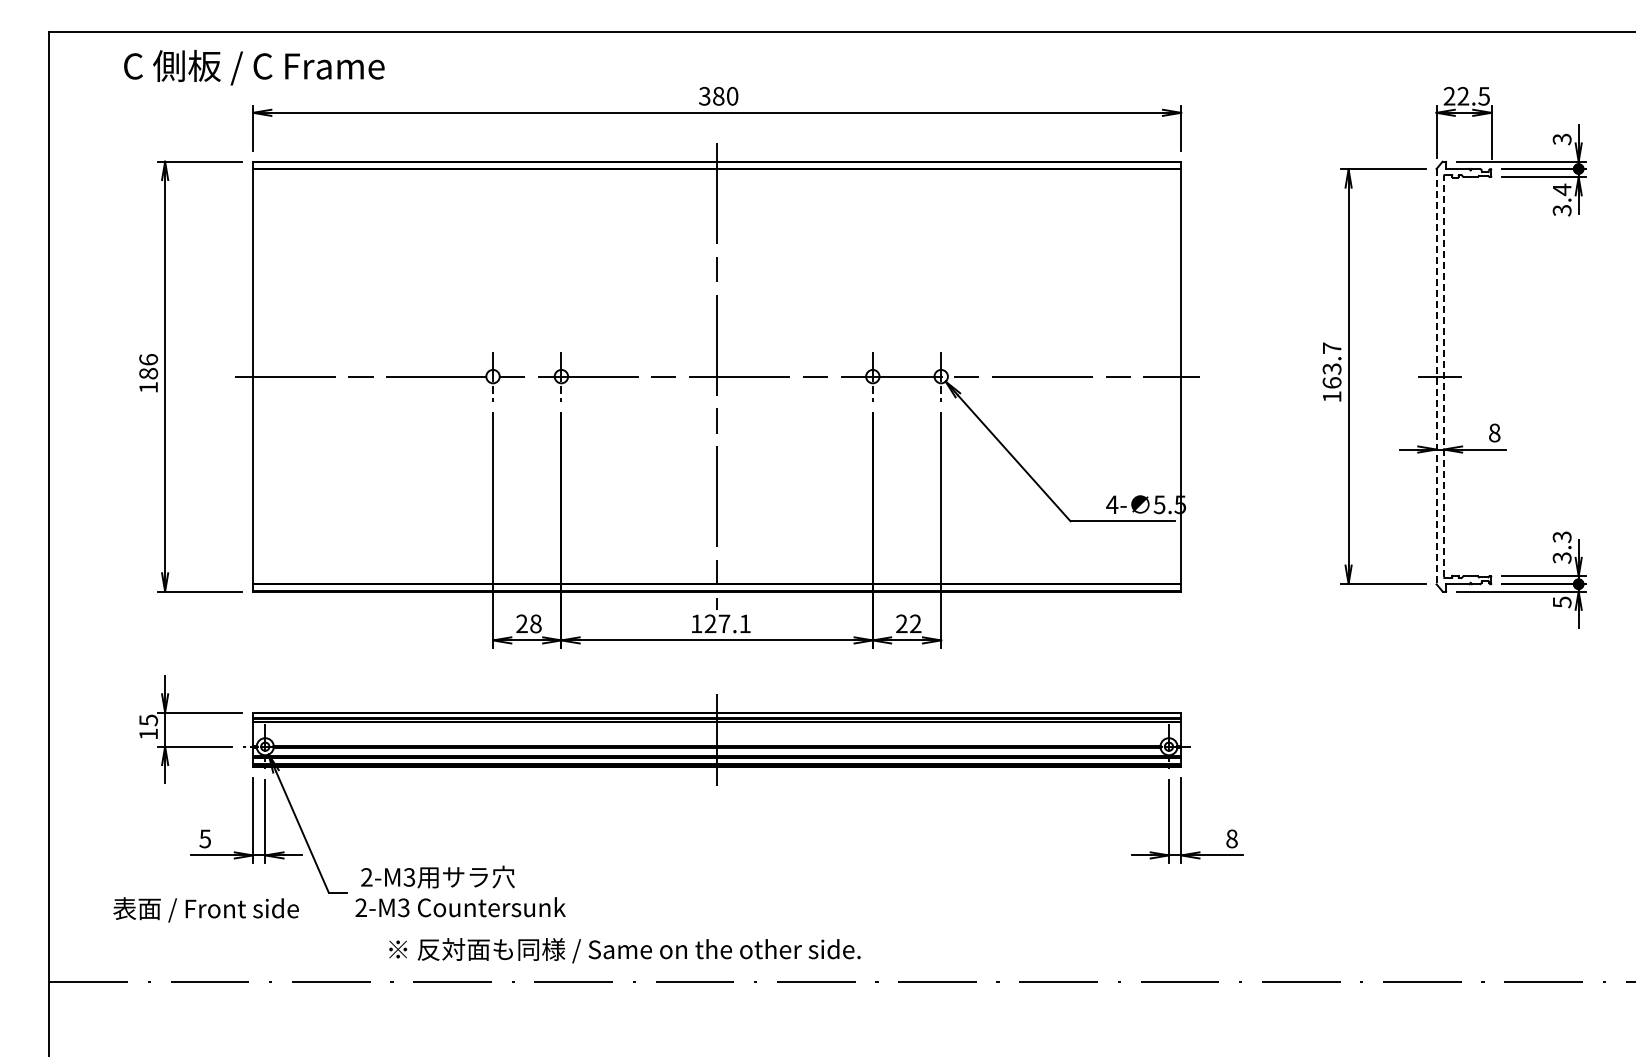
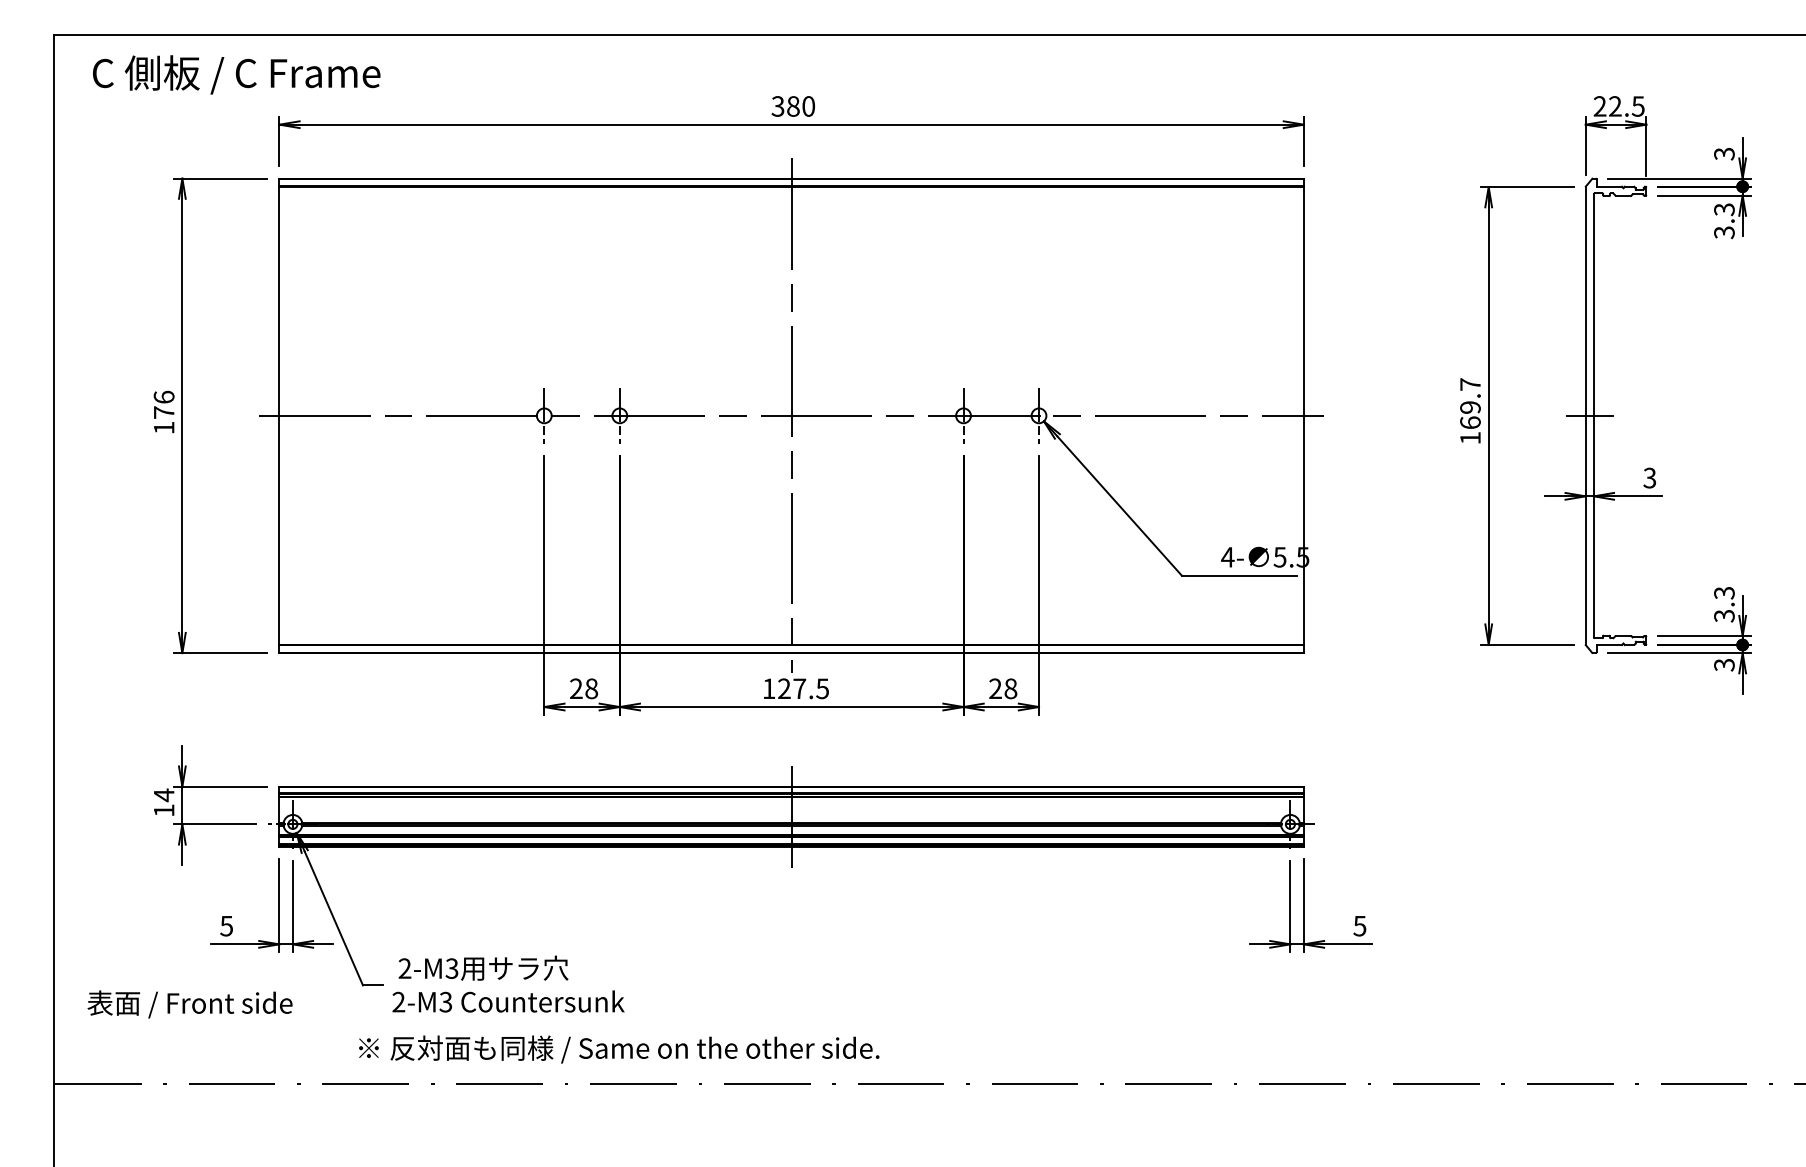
text: (254, 67) -> (236, 74), moved
text: (1561, 189) -> (1723, 209), 3.4 -> 3.3
text: (1332, 368) -> (1470, 406), 163.7 -> 169.7
text: (148, 373) -> (164, 412), 186 -> 176
line: (1443, 376) -> (1593, 415), dashed -> solid
line: (1436, 377) -> (1585, 416), dashed -> solid
text: (1494, 432) -> (1649, 477), 8 -> 3
text: (1561, 601) -> (1723, 664), 5 -> 3
text: (744, 623) -> (821, 688), 127.1 -> 127.5
text: (915, 623) -> (1010, 688), 22 -> 28
text: (148, 720) -> (164, 795), 15 -> 14
text: (1231, 838) -> (1359, 925), 8 -> 5
text: (205, 909) -> (189, 1004), moved
text: (624, 950) -> (618, 1049), moved

